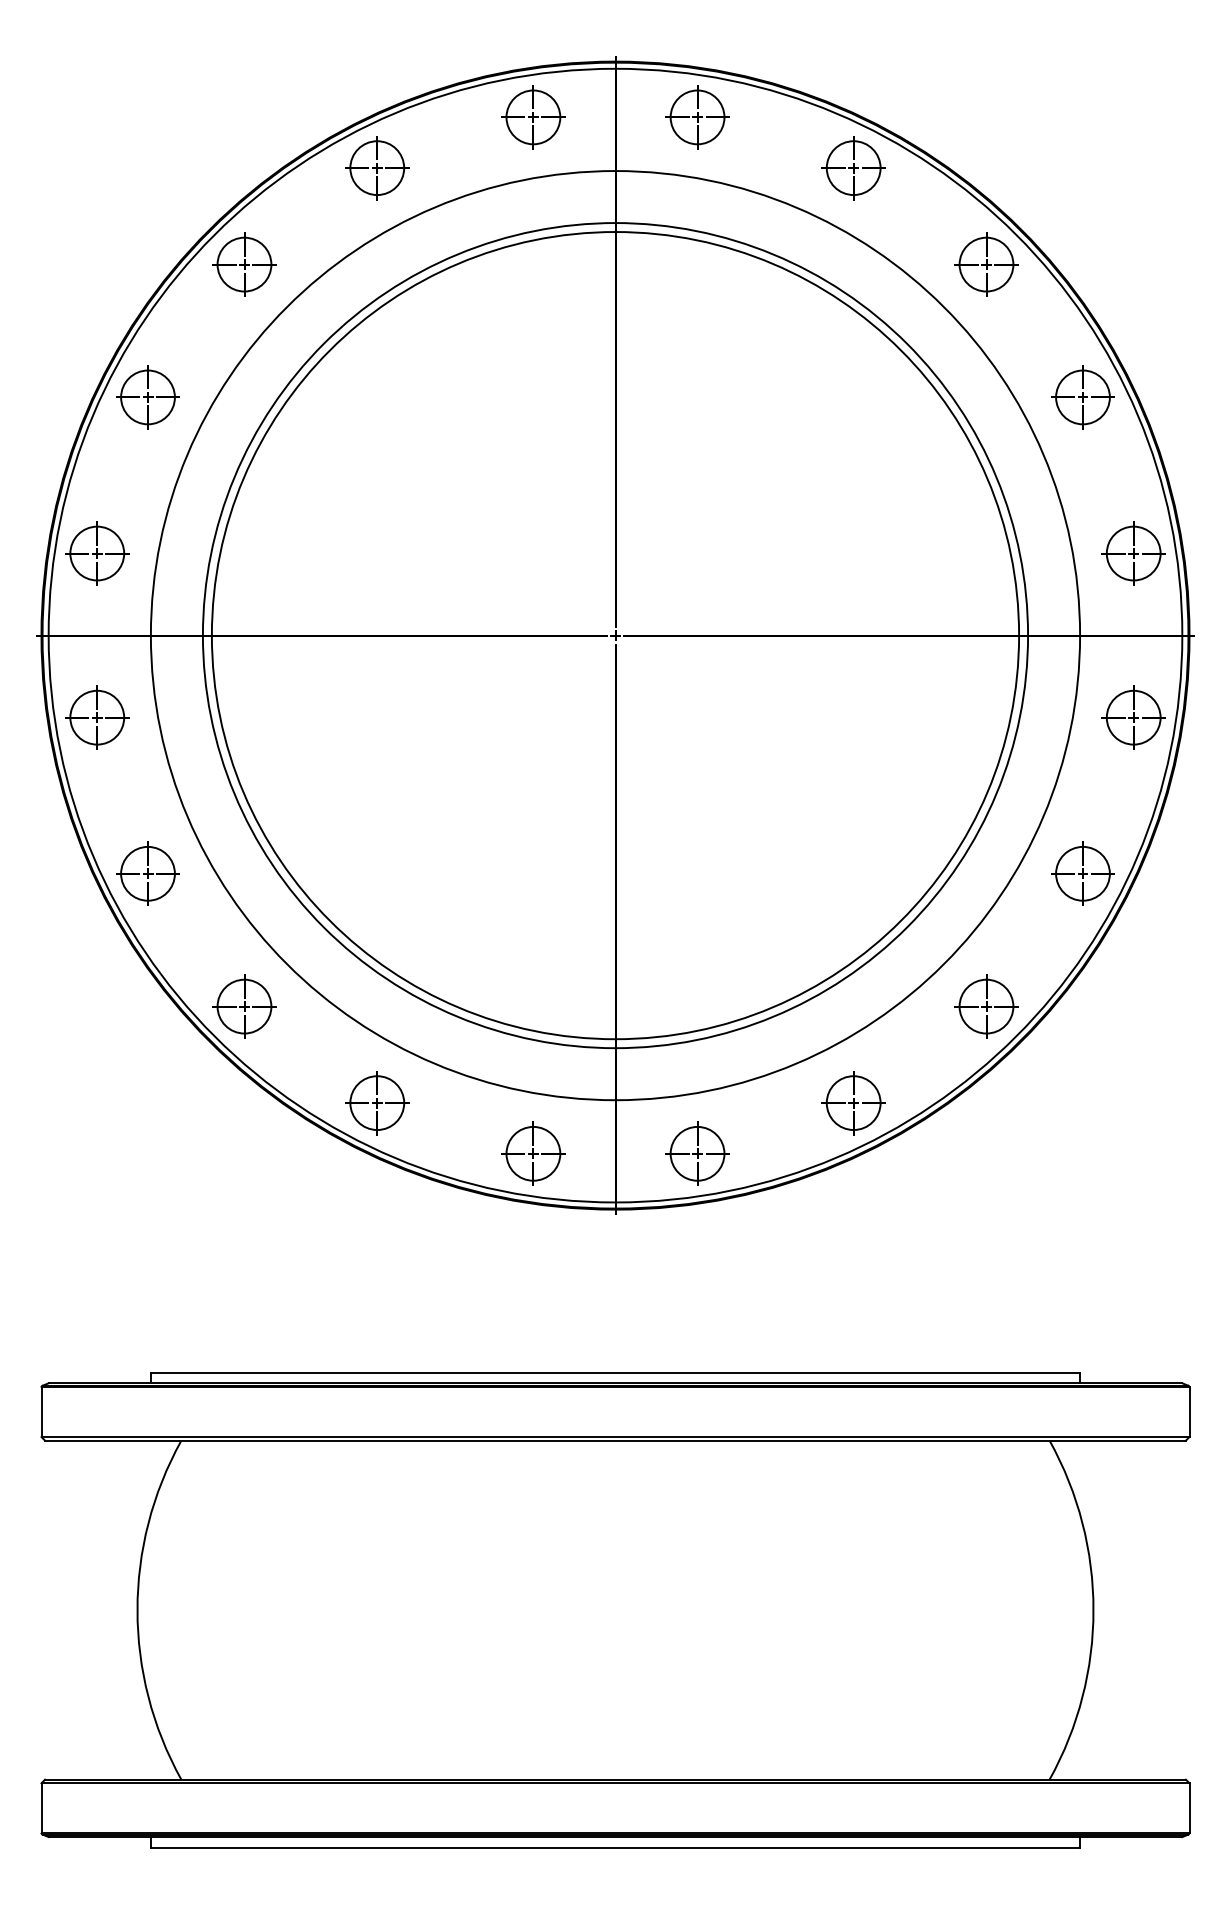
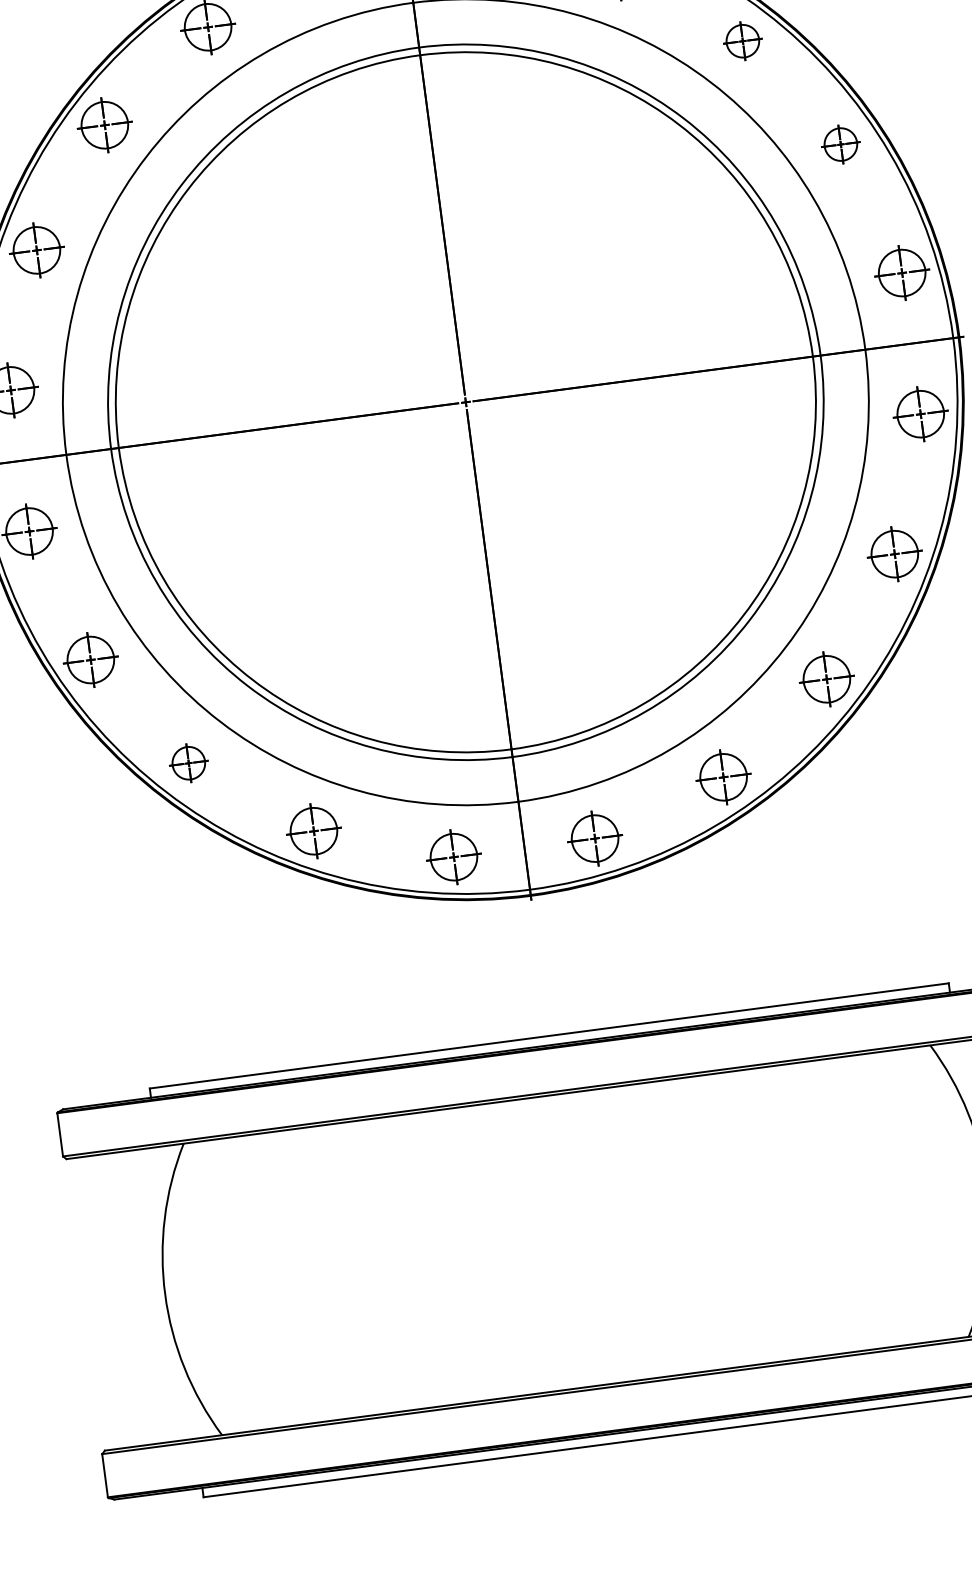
part: (986, 264) -> (742, 41), size x0.7
part: (1082, 397) -> (840, 144), size x0.7
part: (244, 1006) -> (188, 763), size x0.7

